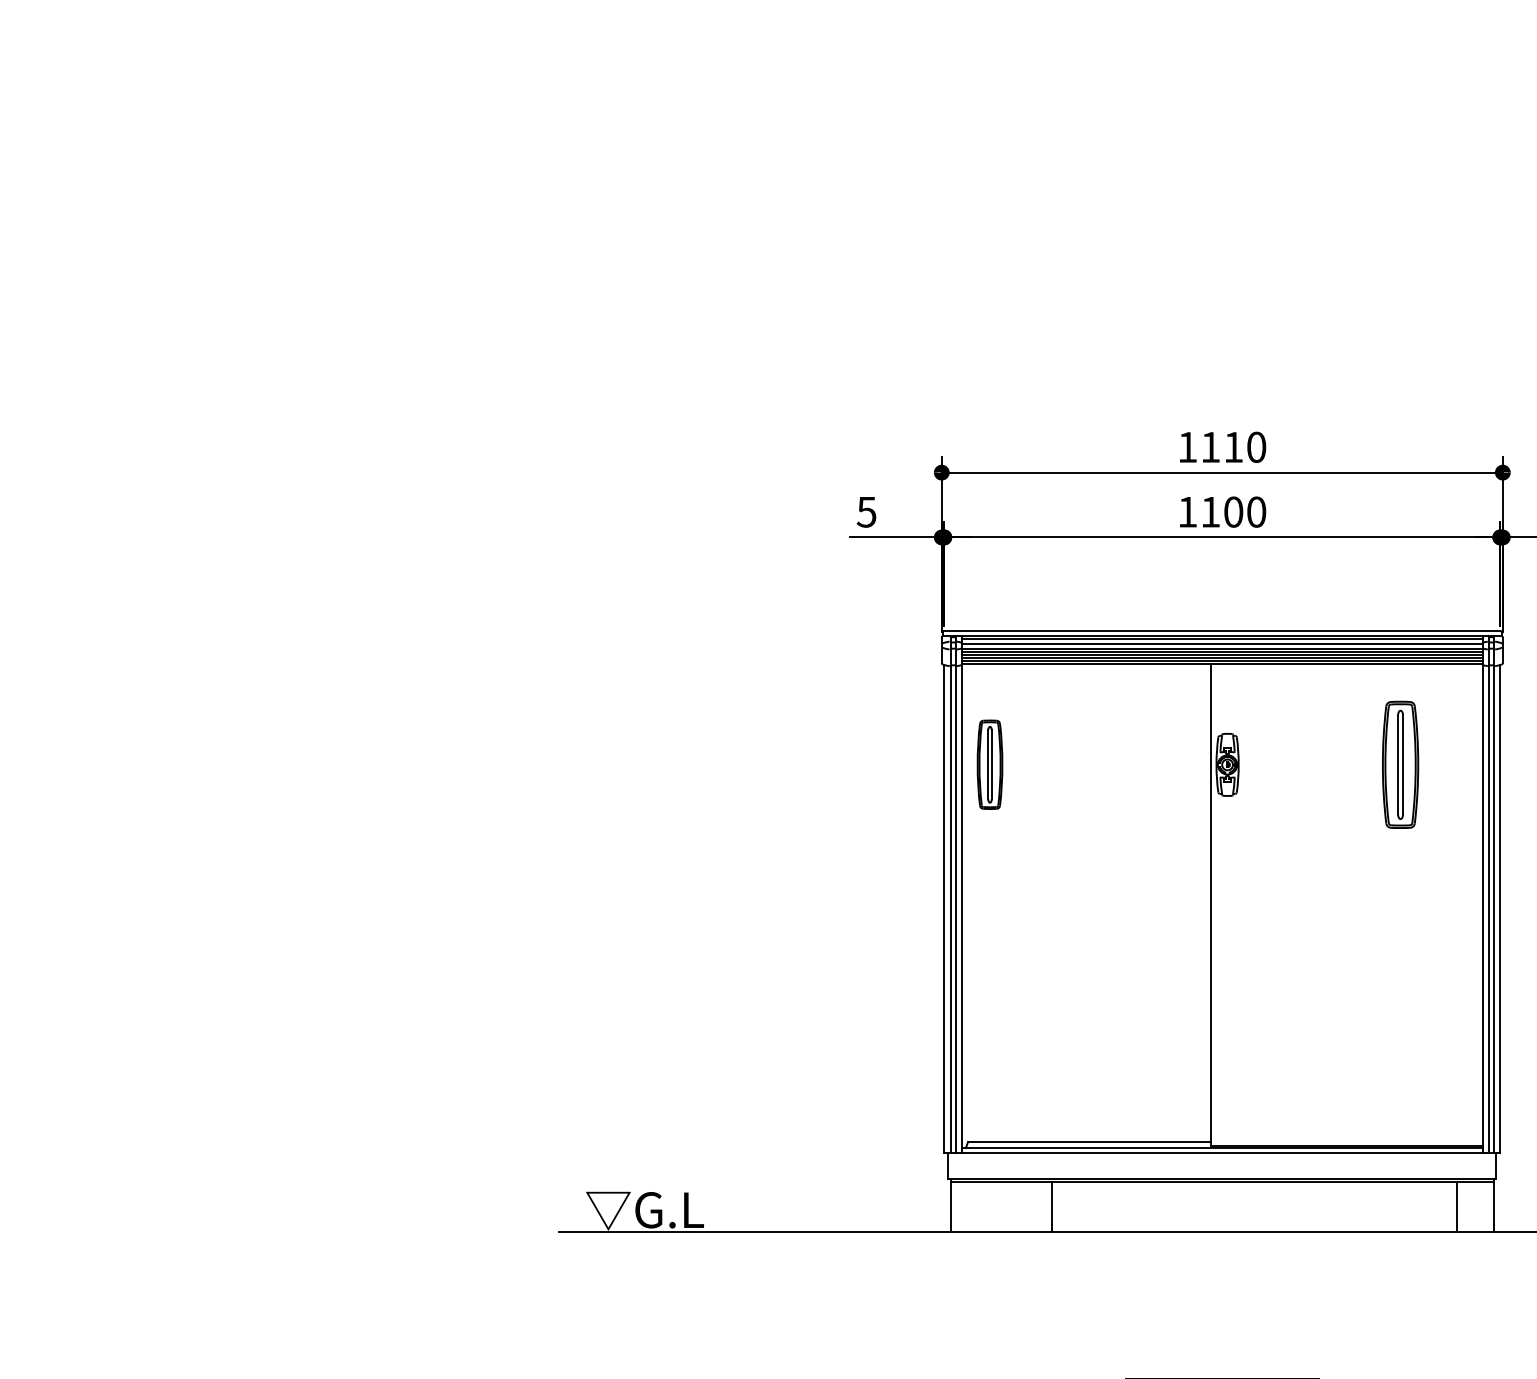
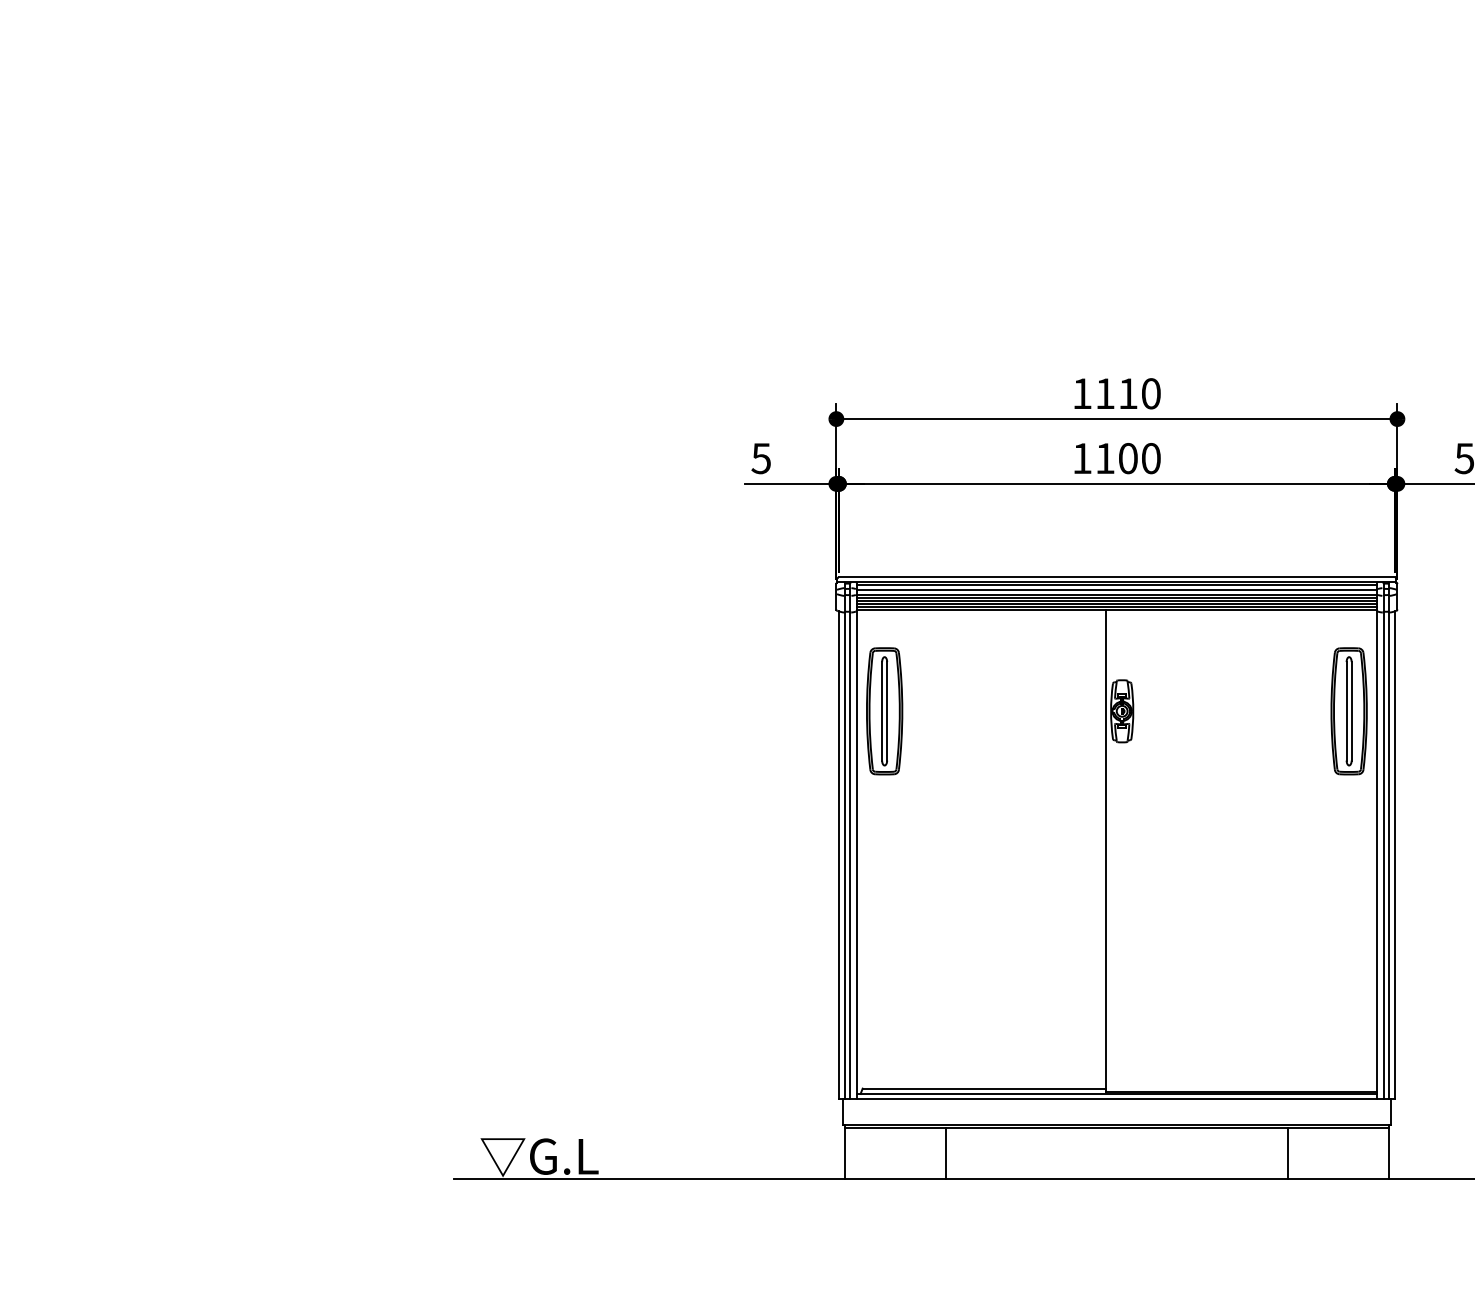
part: (989, 764) -> (884, 710), size x1.43
part: (1400, 764) -> (1349, 710), moved
line: (1456, 1206) -> (1287, 1152), moved

